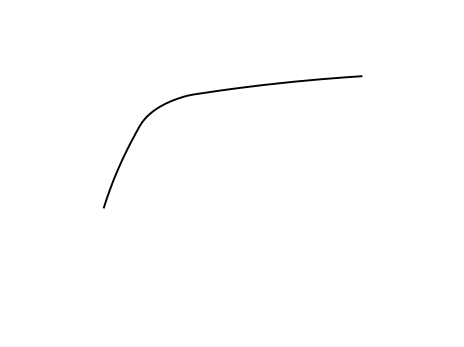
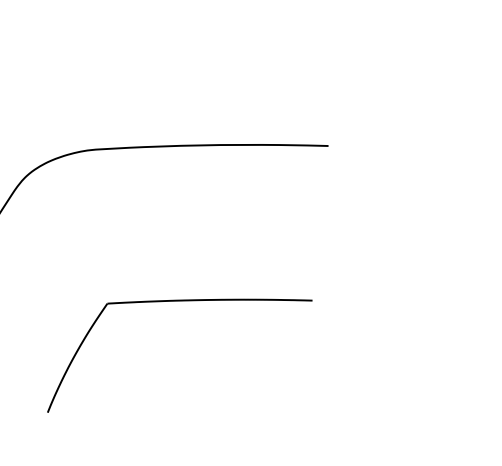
part: (265, 199) -> (180, 302), added

